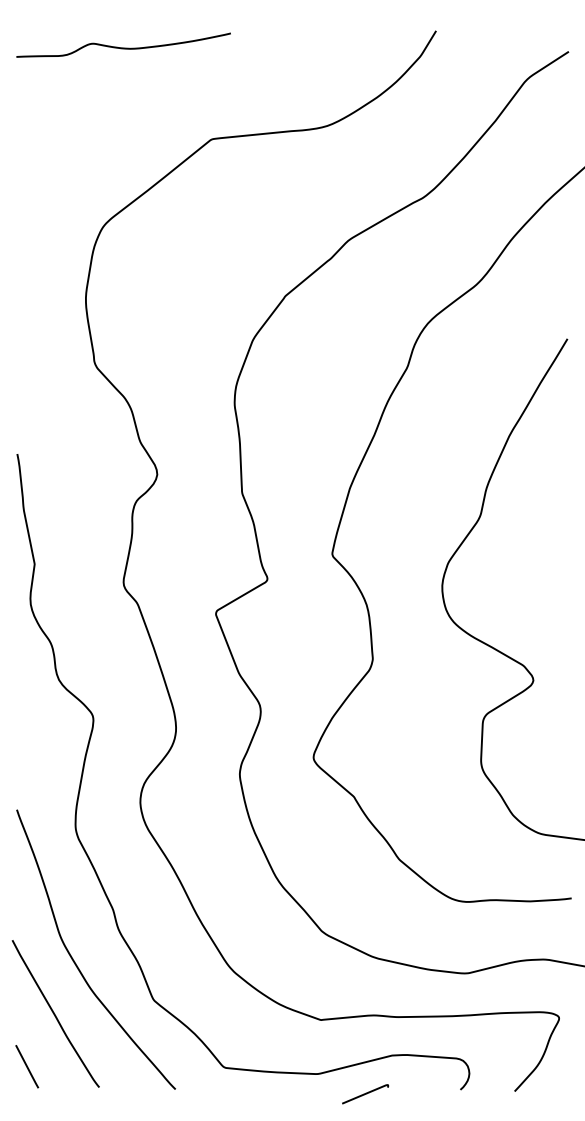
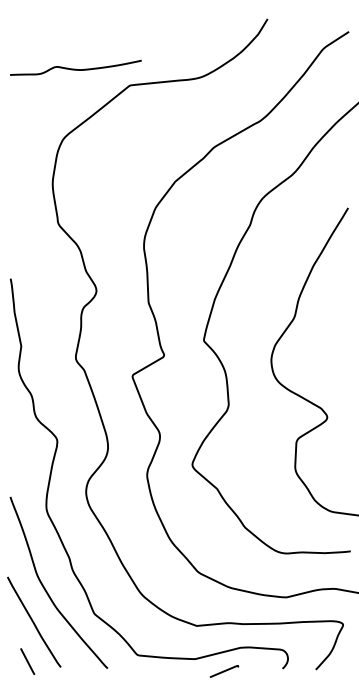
curve: (123, 46) -> (75, 68), moved
line: (26, 1066) -> (27, 661), moved

